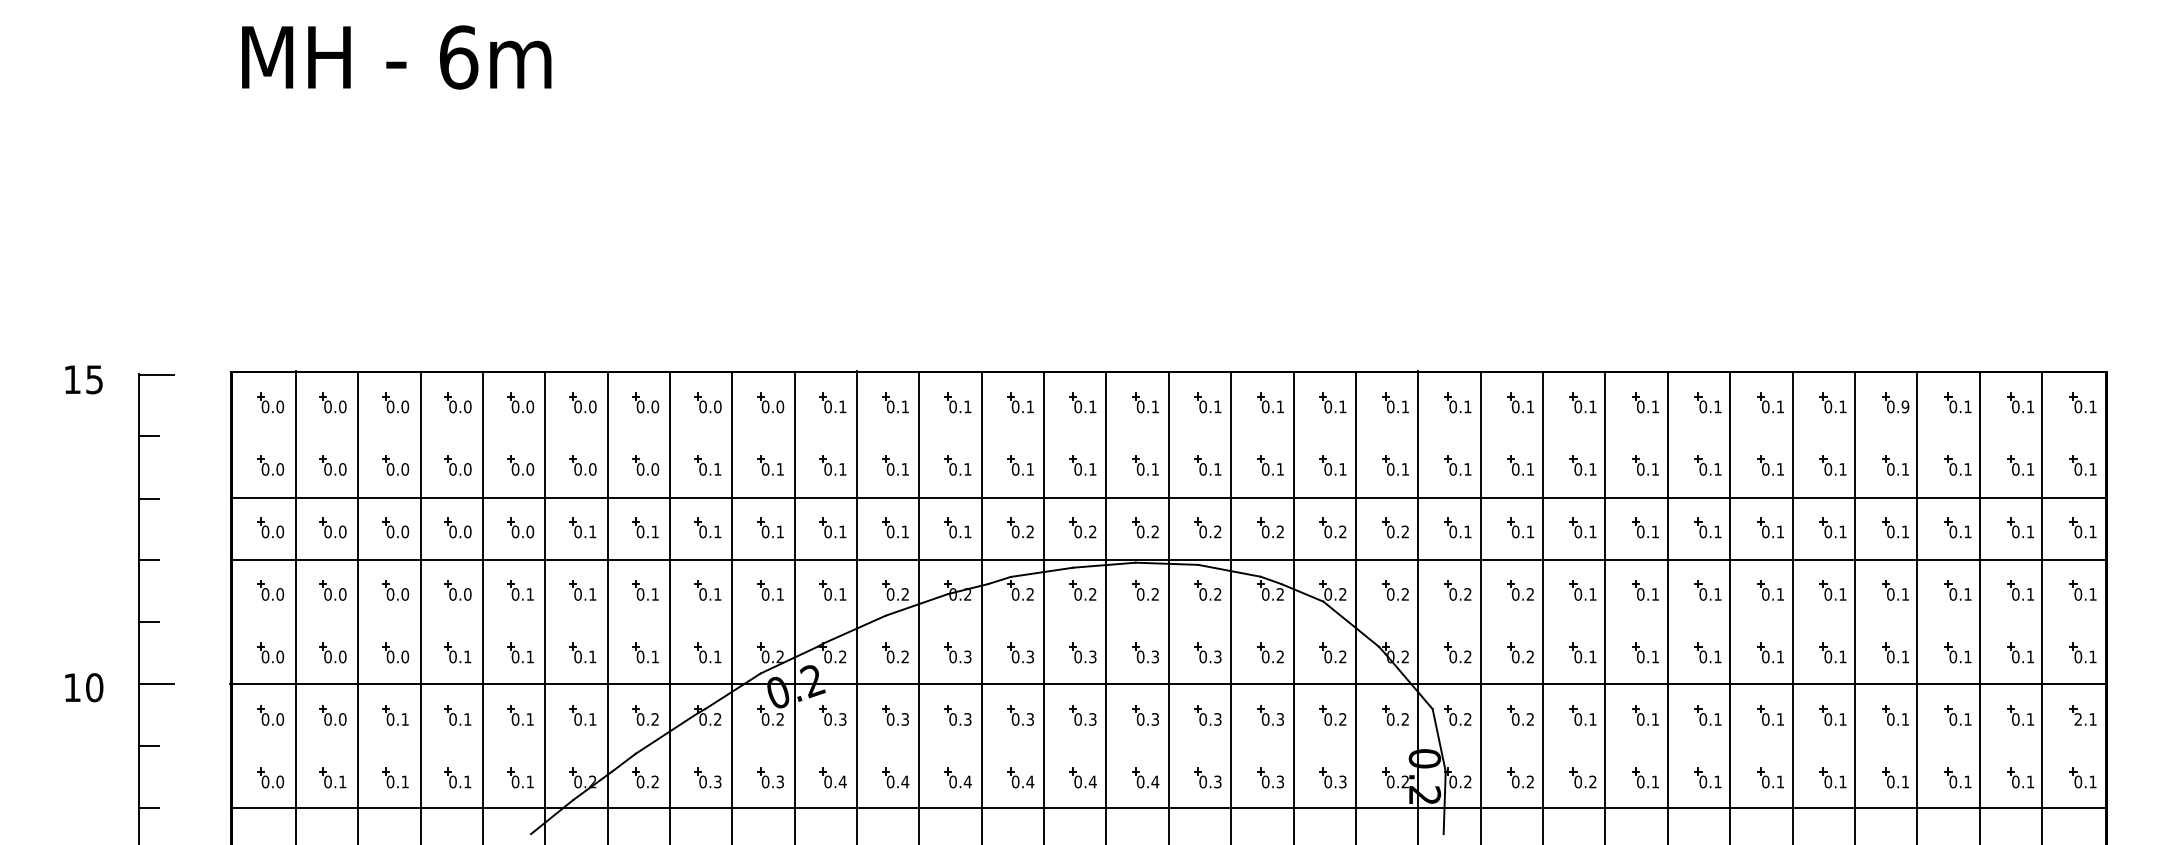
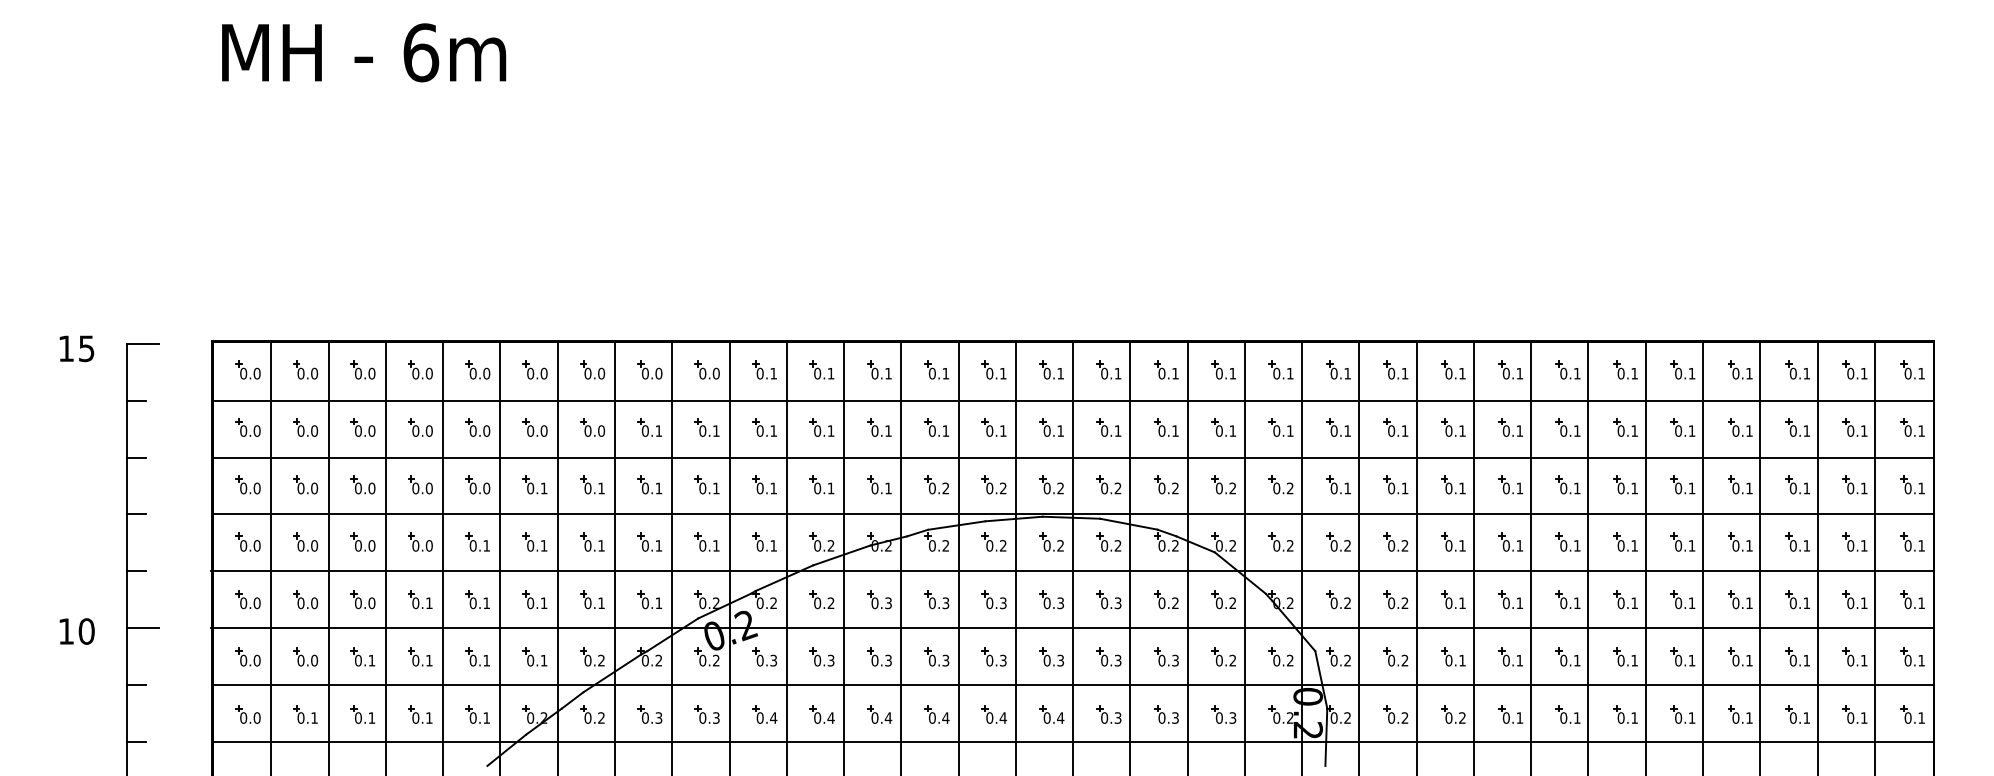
text: (1905, 406) -> (1749, 373), 0.9 -> 0.1
line: (1168, 436) -> (1072, 400), added
line: (1168, 622) -> (1072, 571), added
text: (2077, 719) -> (1907, 660), 2.1 -> 0.1
line: (1168, 745) -> (1072, 684), added

